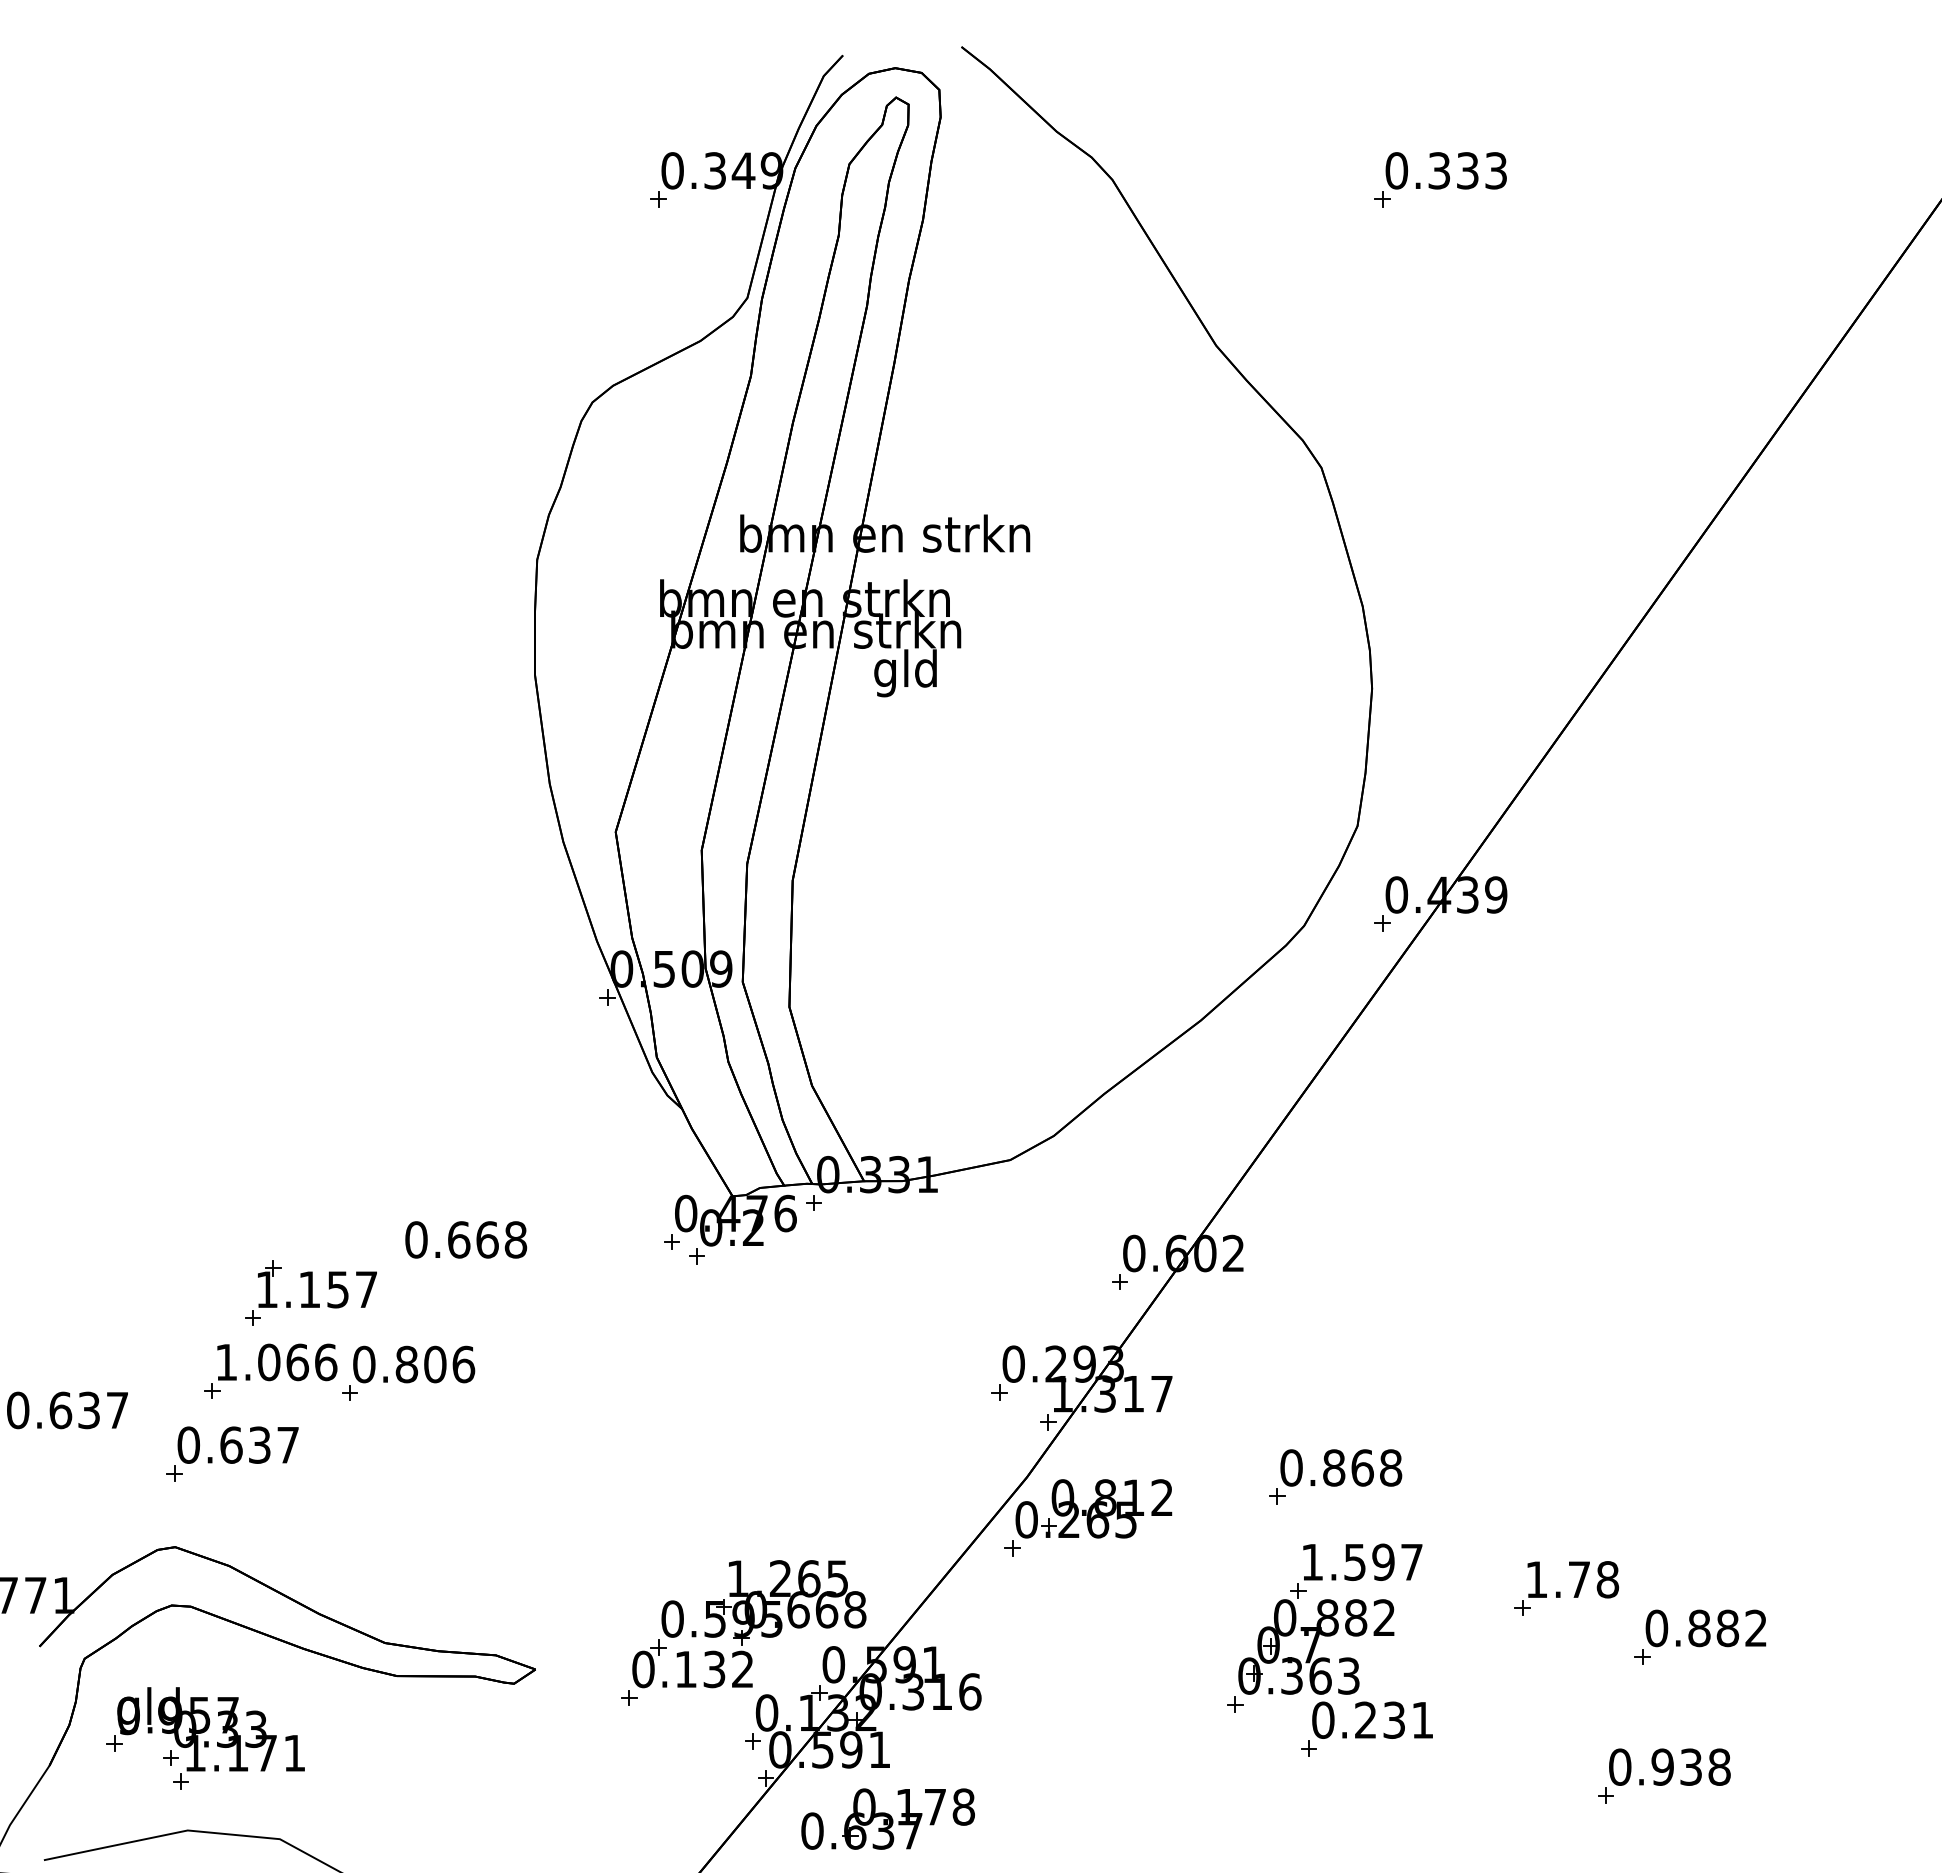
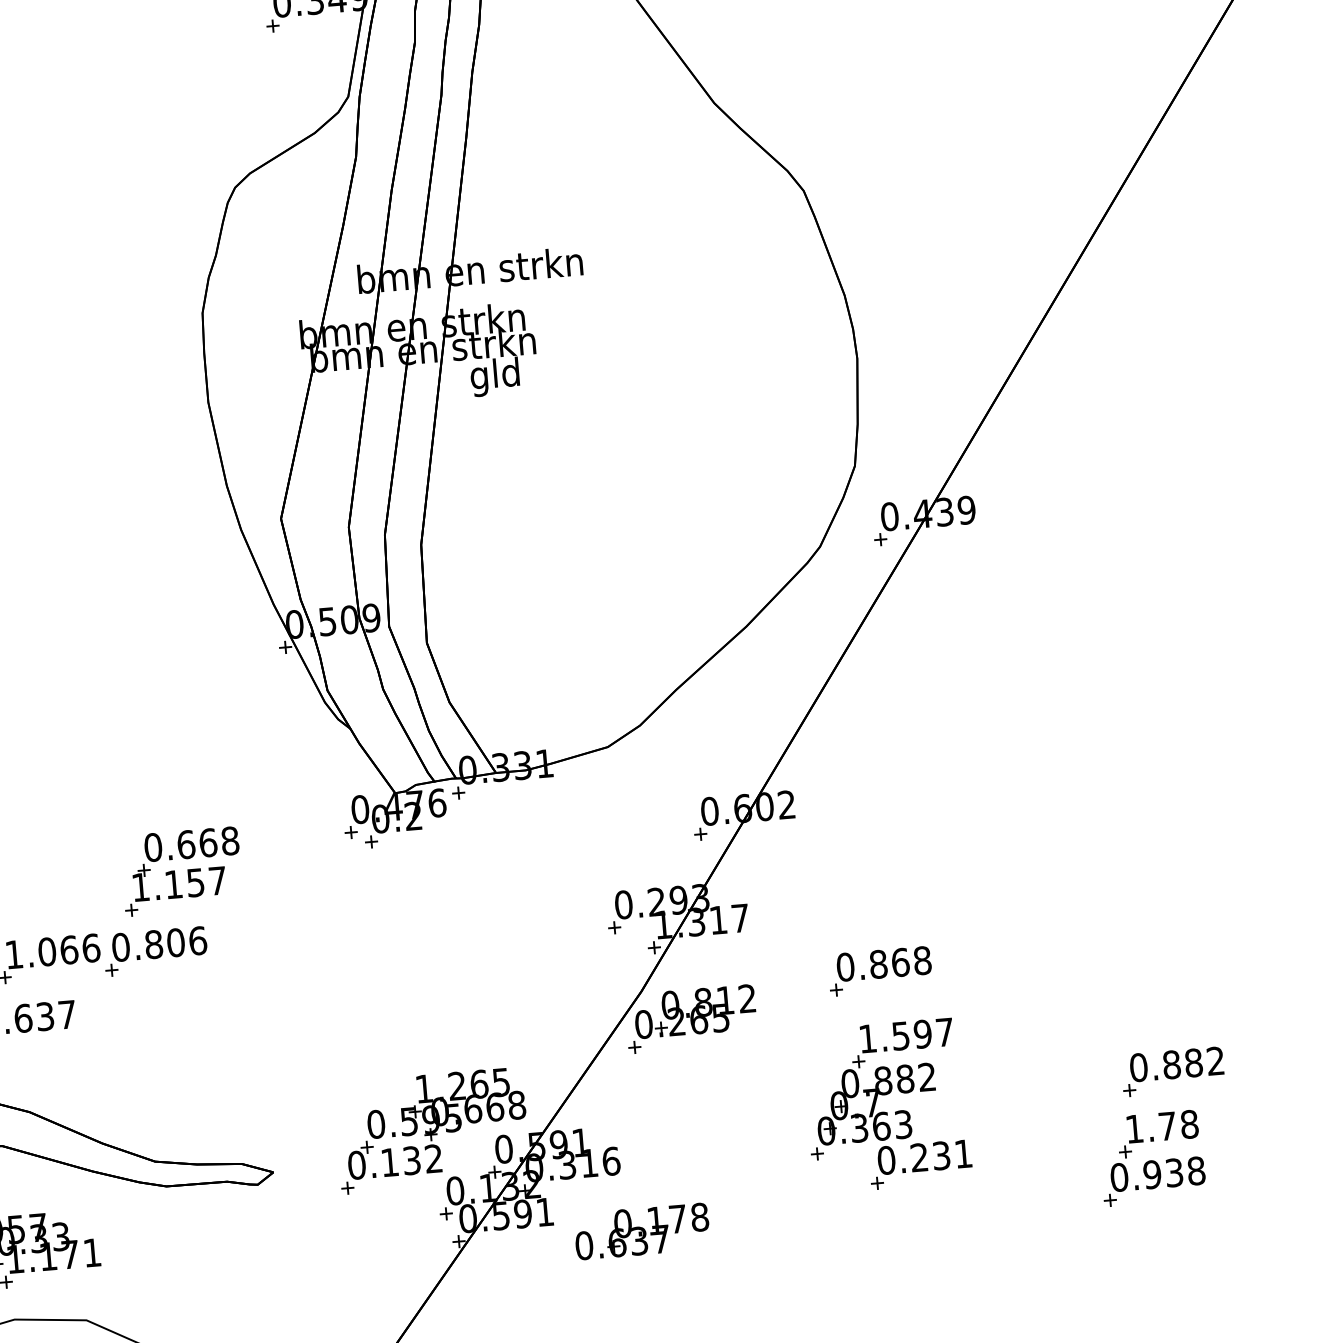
part: (310, 1292) -> (174, 886), moved
part: (1560, 1591) -> (1153, 1136), moved
part: (887, 1818) -> (641, 1231), moved

